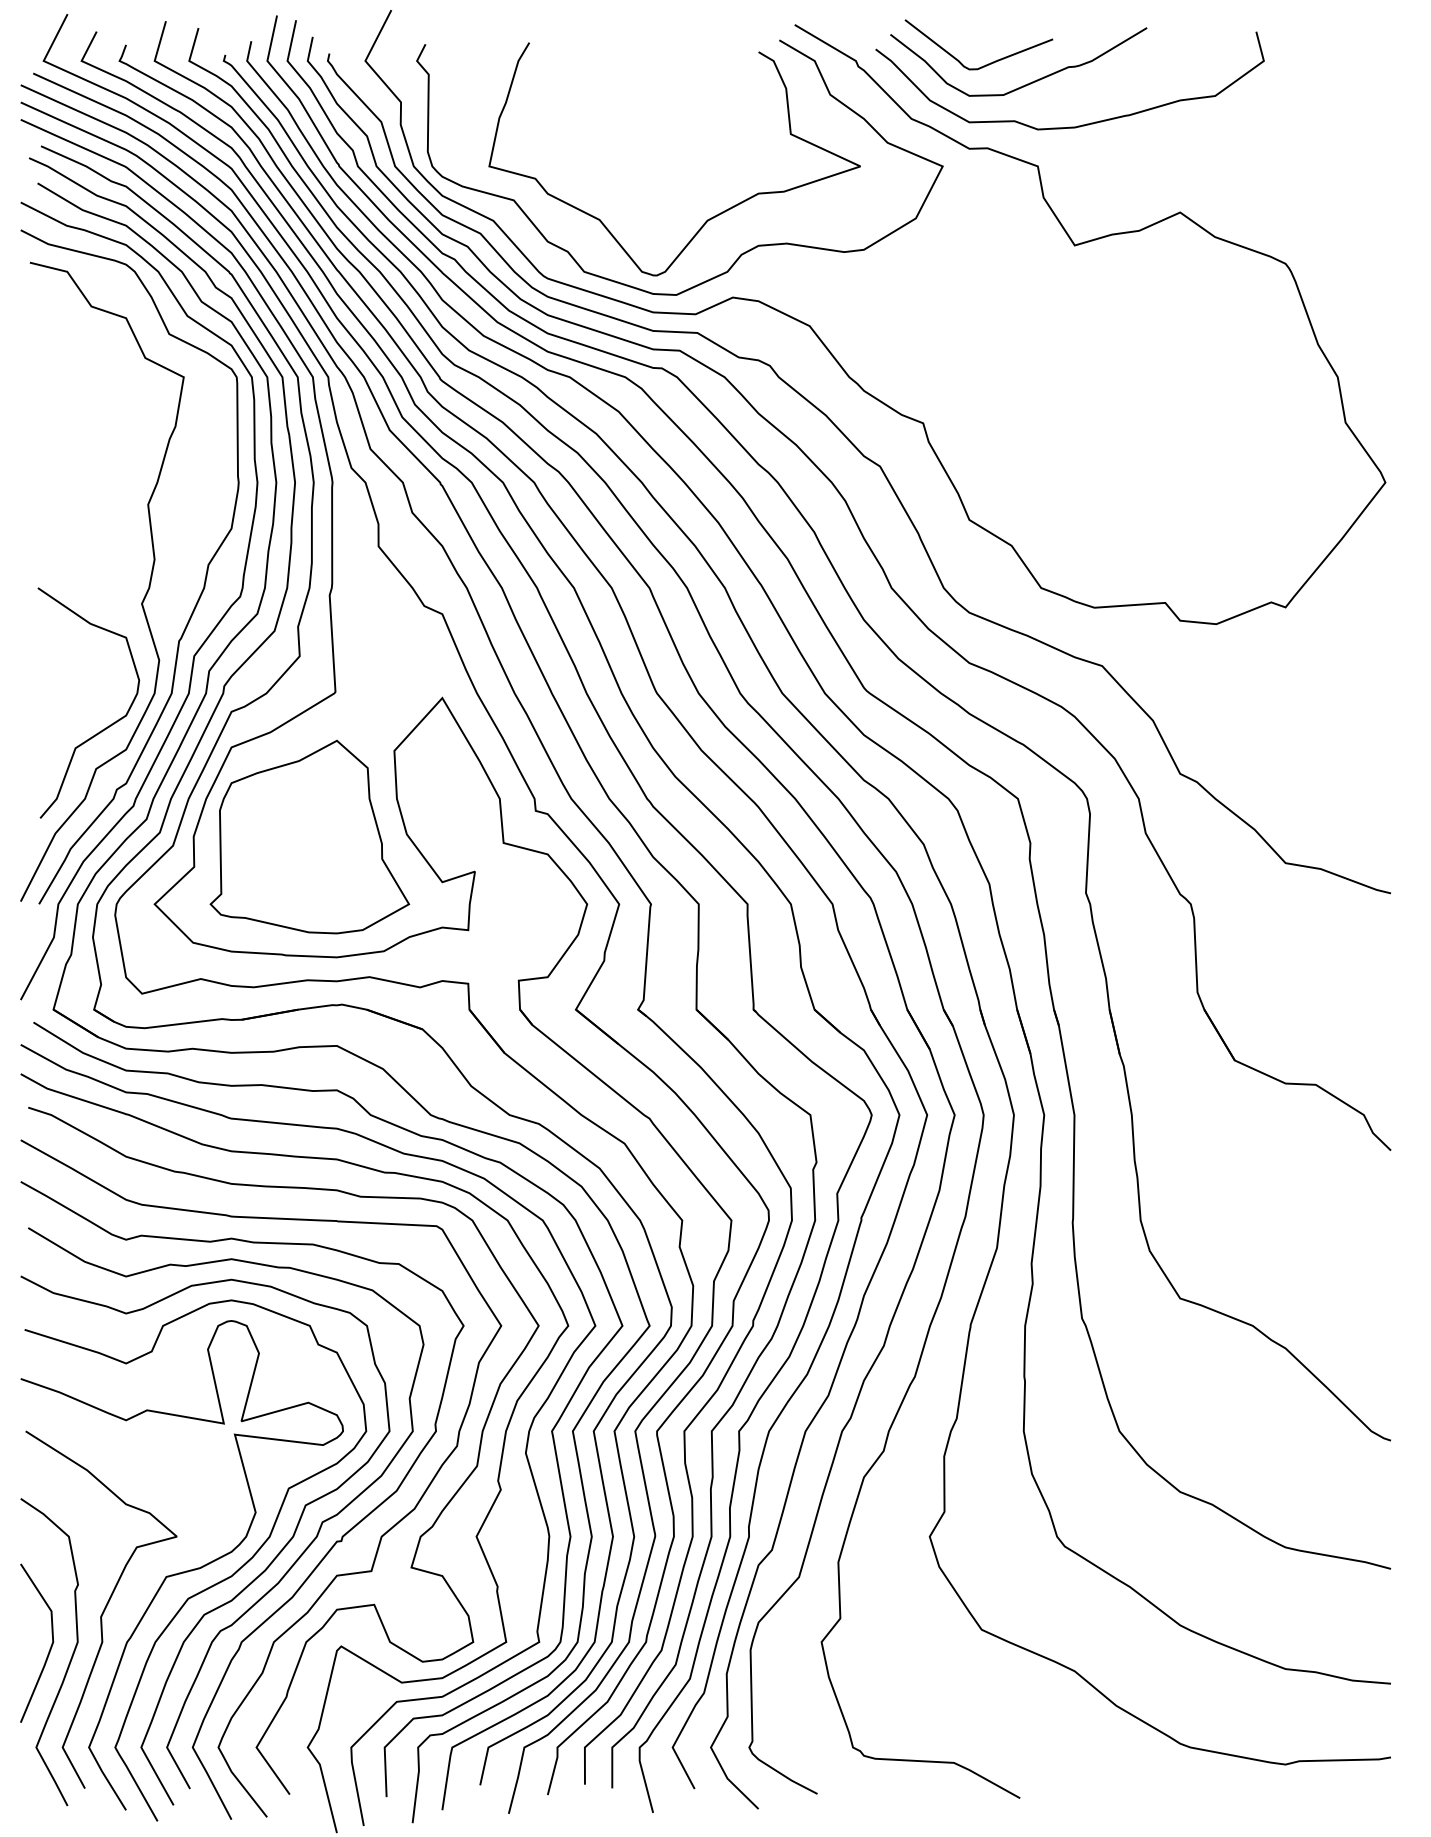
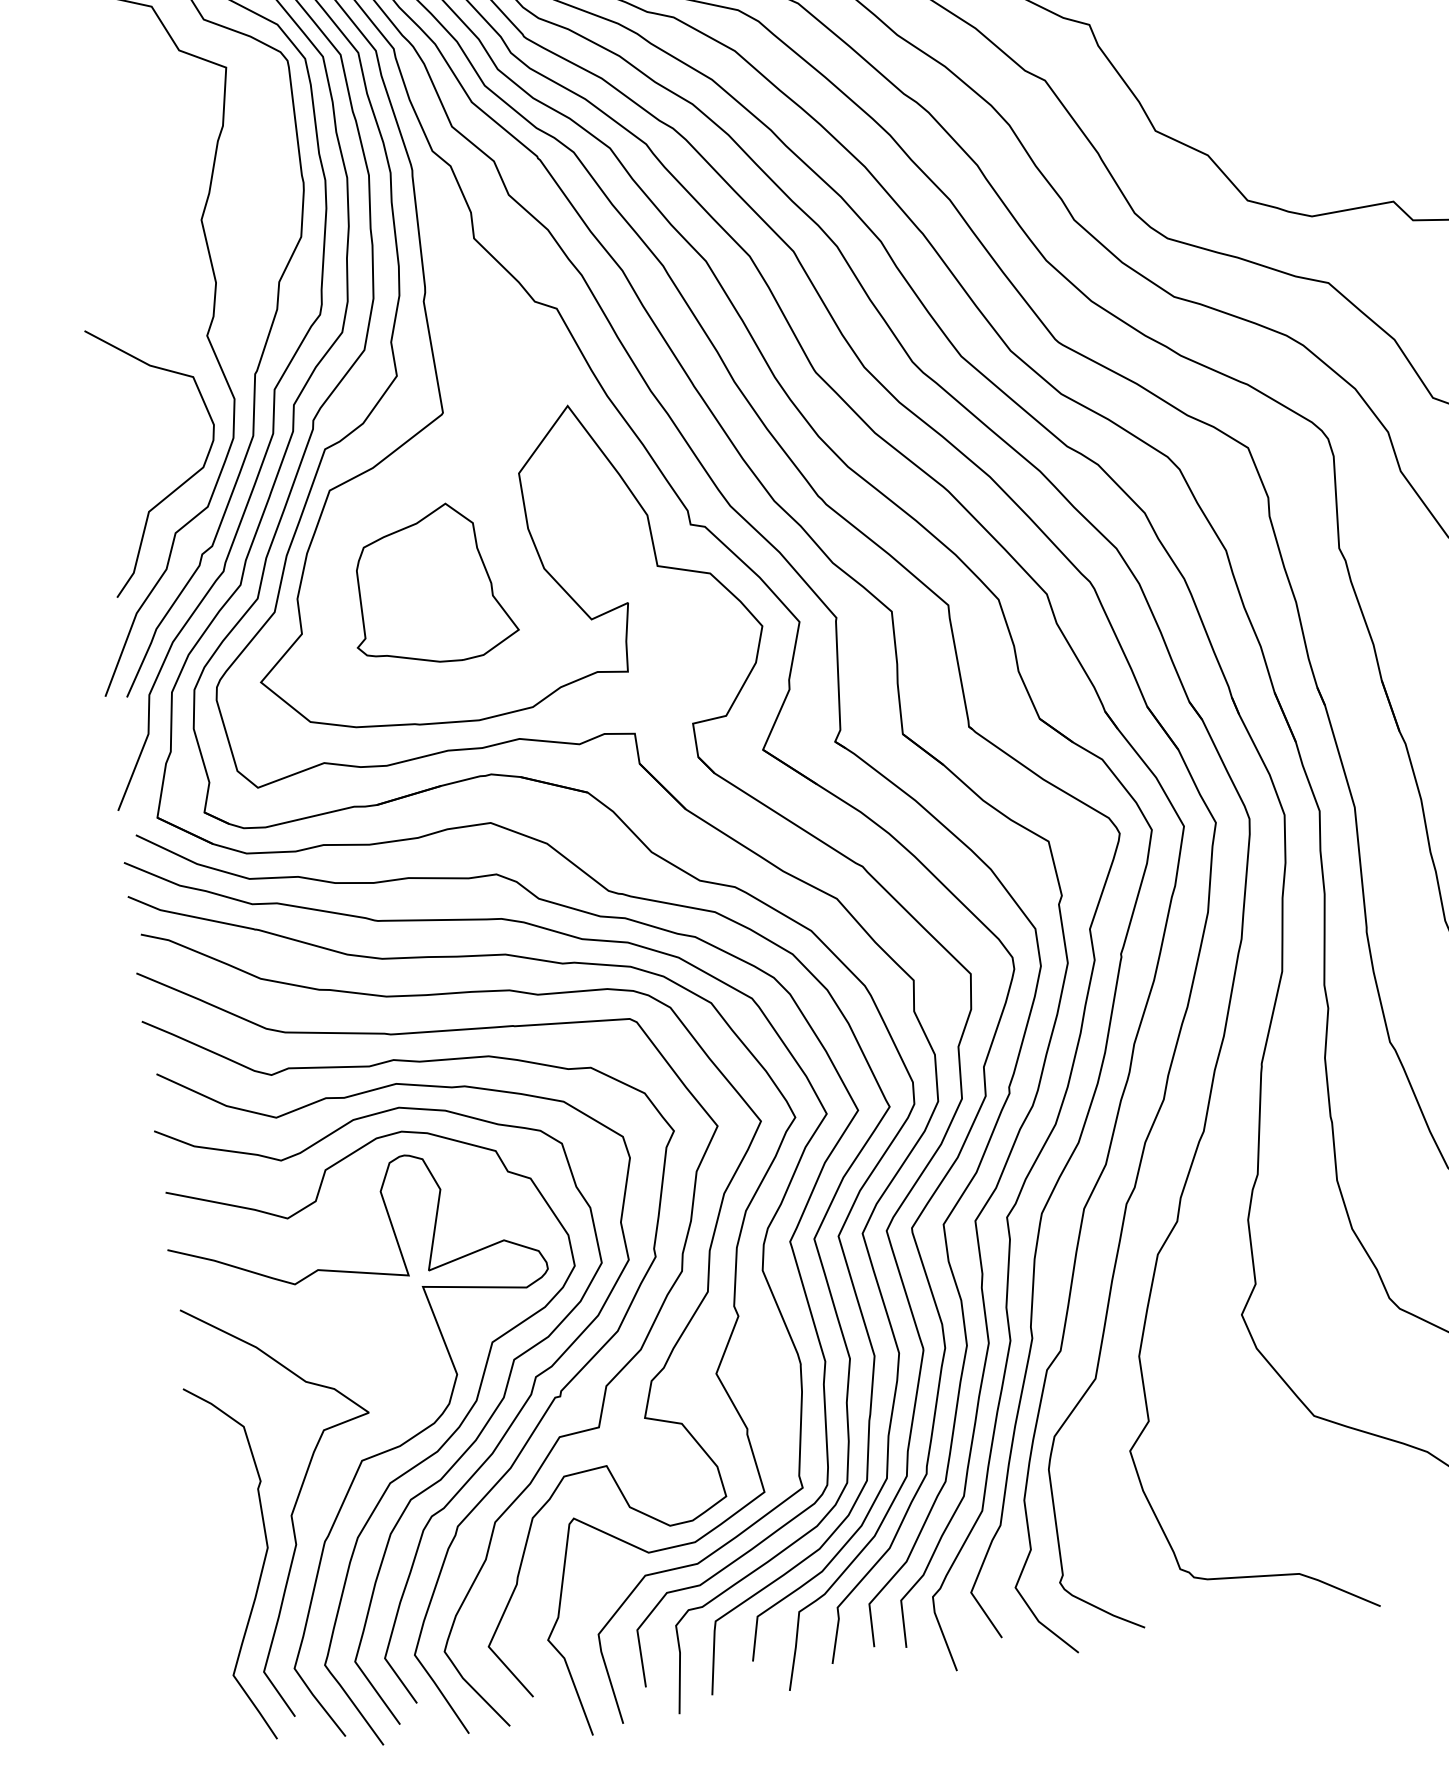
part: (309, 836) -> (431, 583), size x0.7
line: (49, 1648) -> (235, 1558), removed

